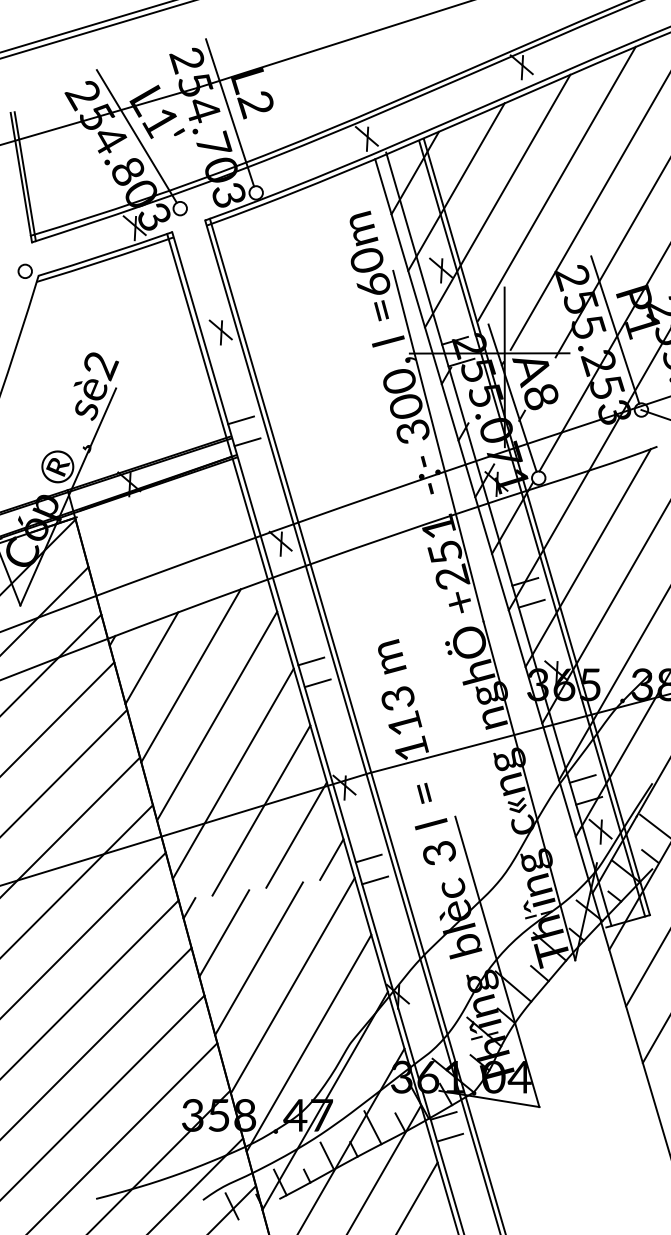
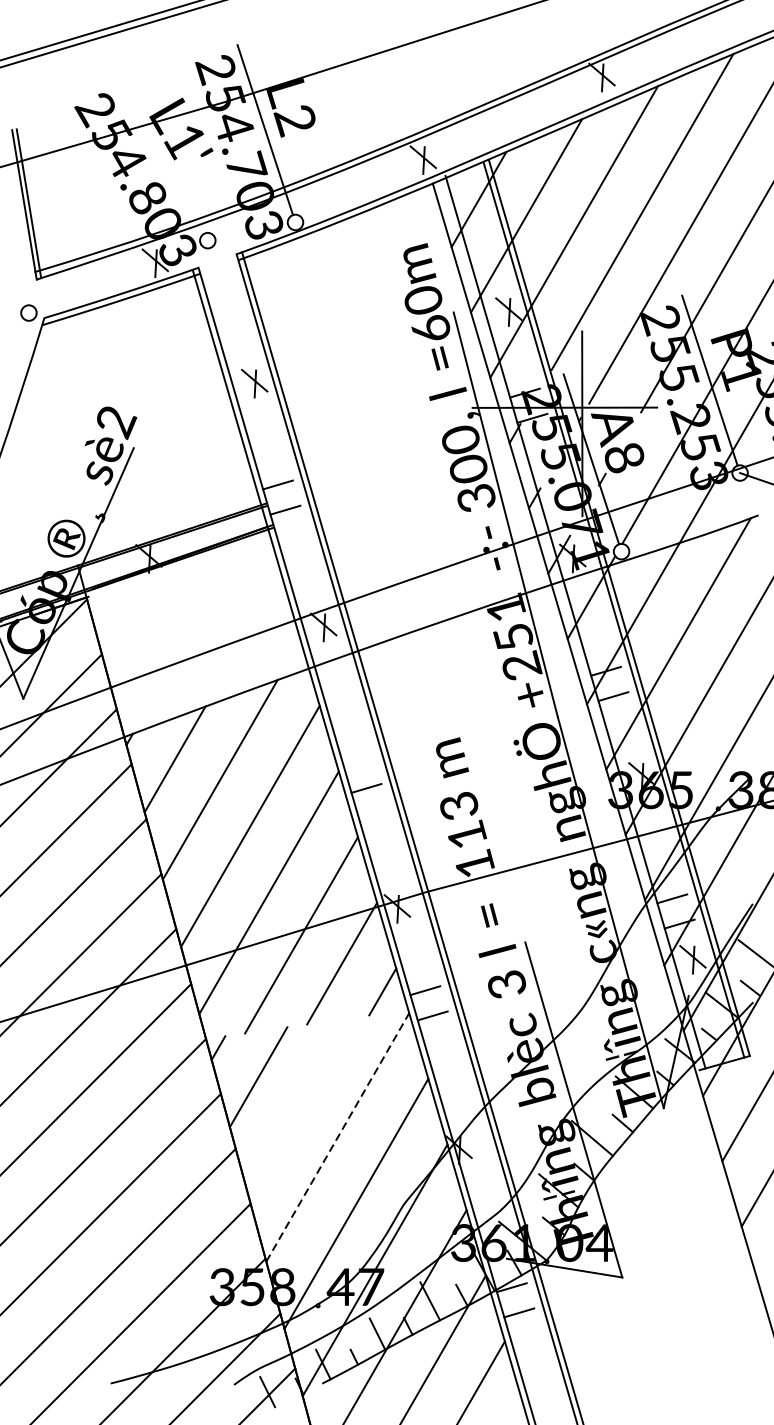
line: (136, 136) -> (157, 157), removed
line: (311, 661) -> (359, 763), removed
line: (258, 958) -> (298, 1106), removed
line: (293, 985) -> (338, 1137), solid -> dashed

